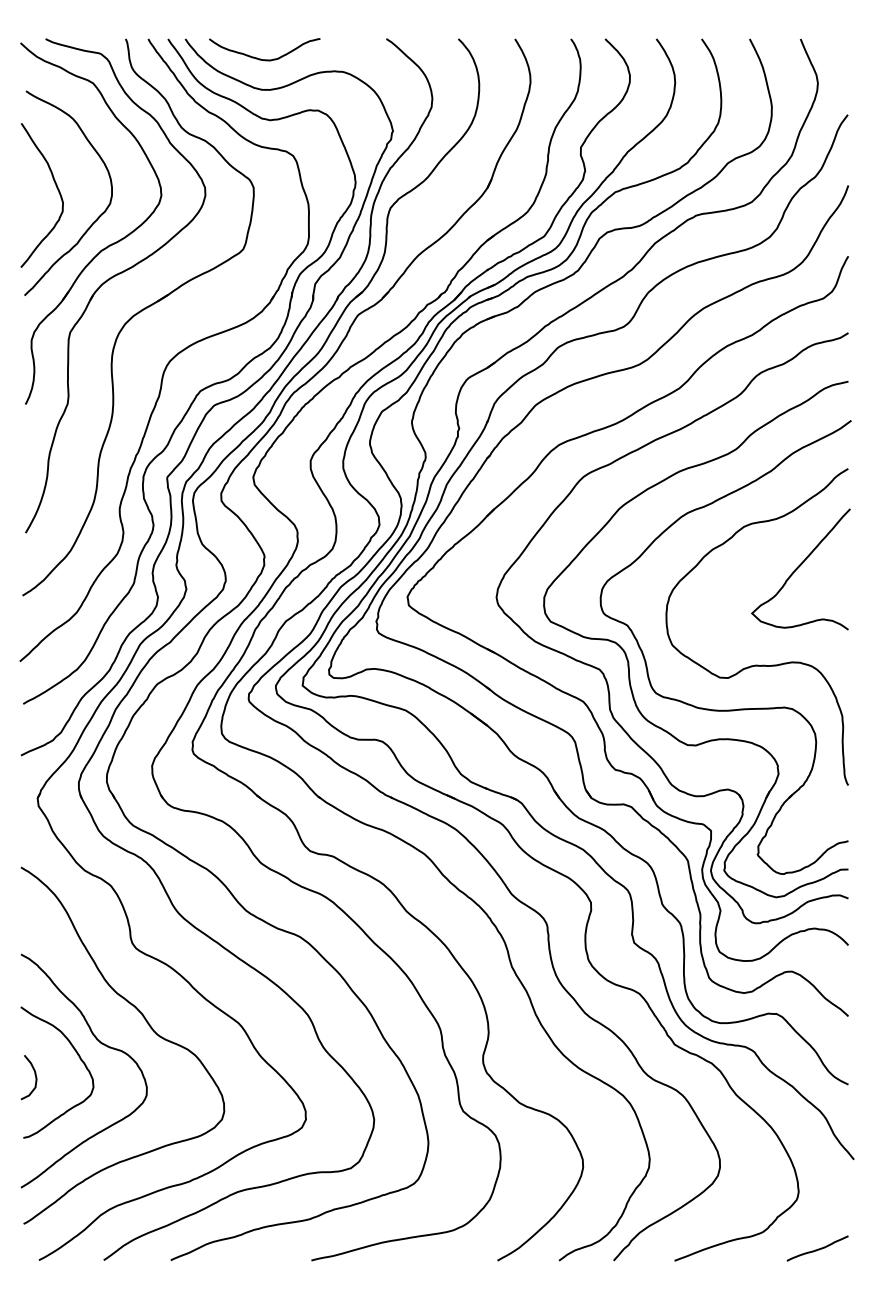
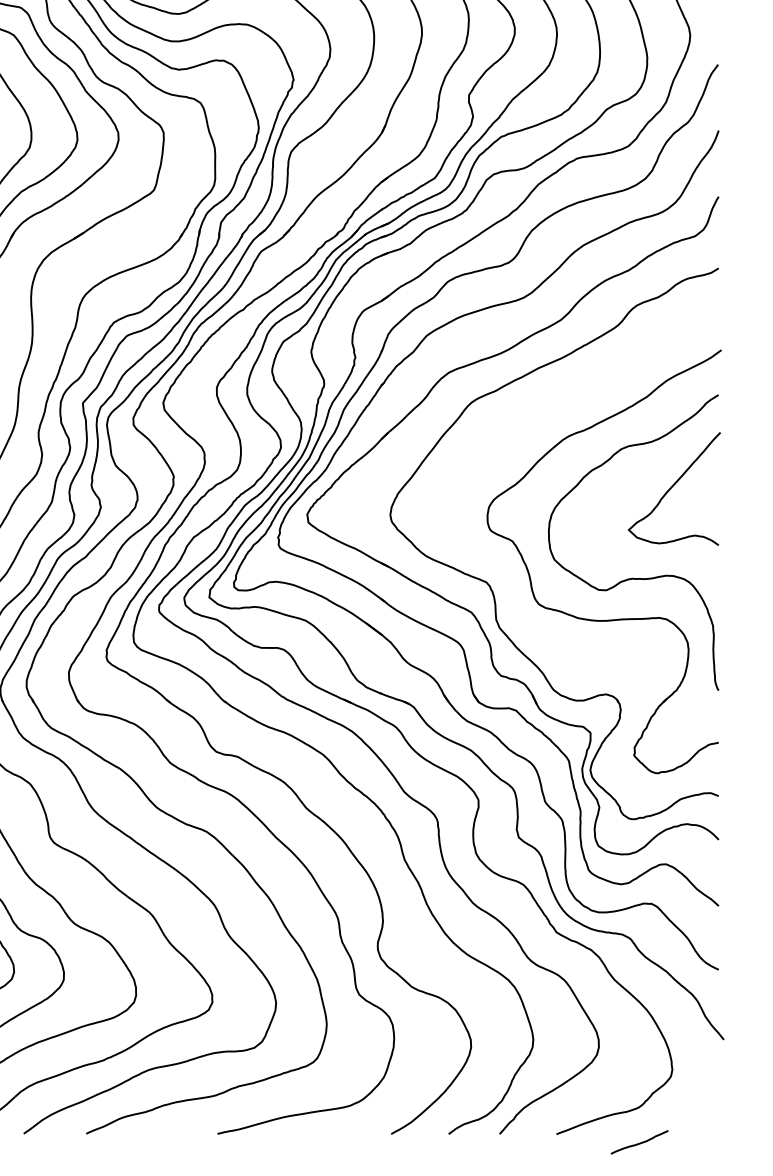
part: (629, 661) -> (514, 574), removed
curve: (818, 1248) -> (640, 1142), moved

